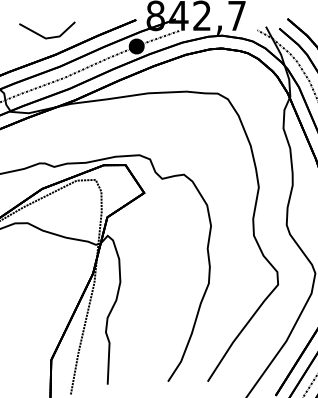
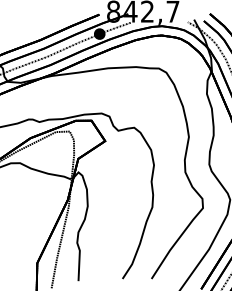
line: (44, 36) -> (32, 26), removed

